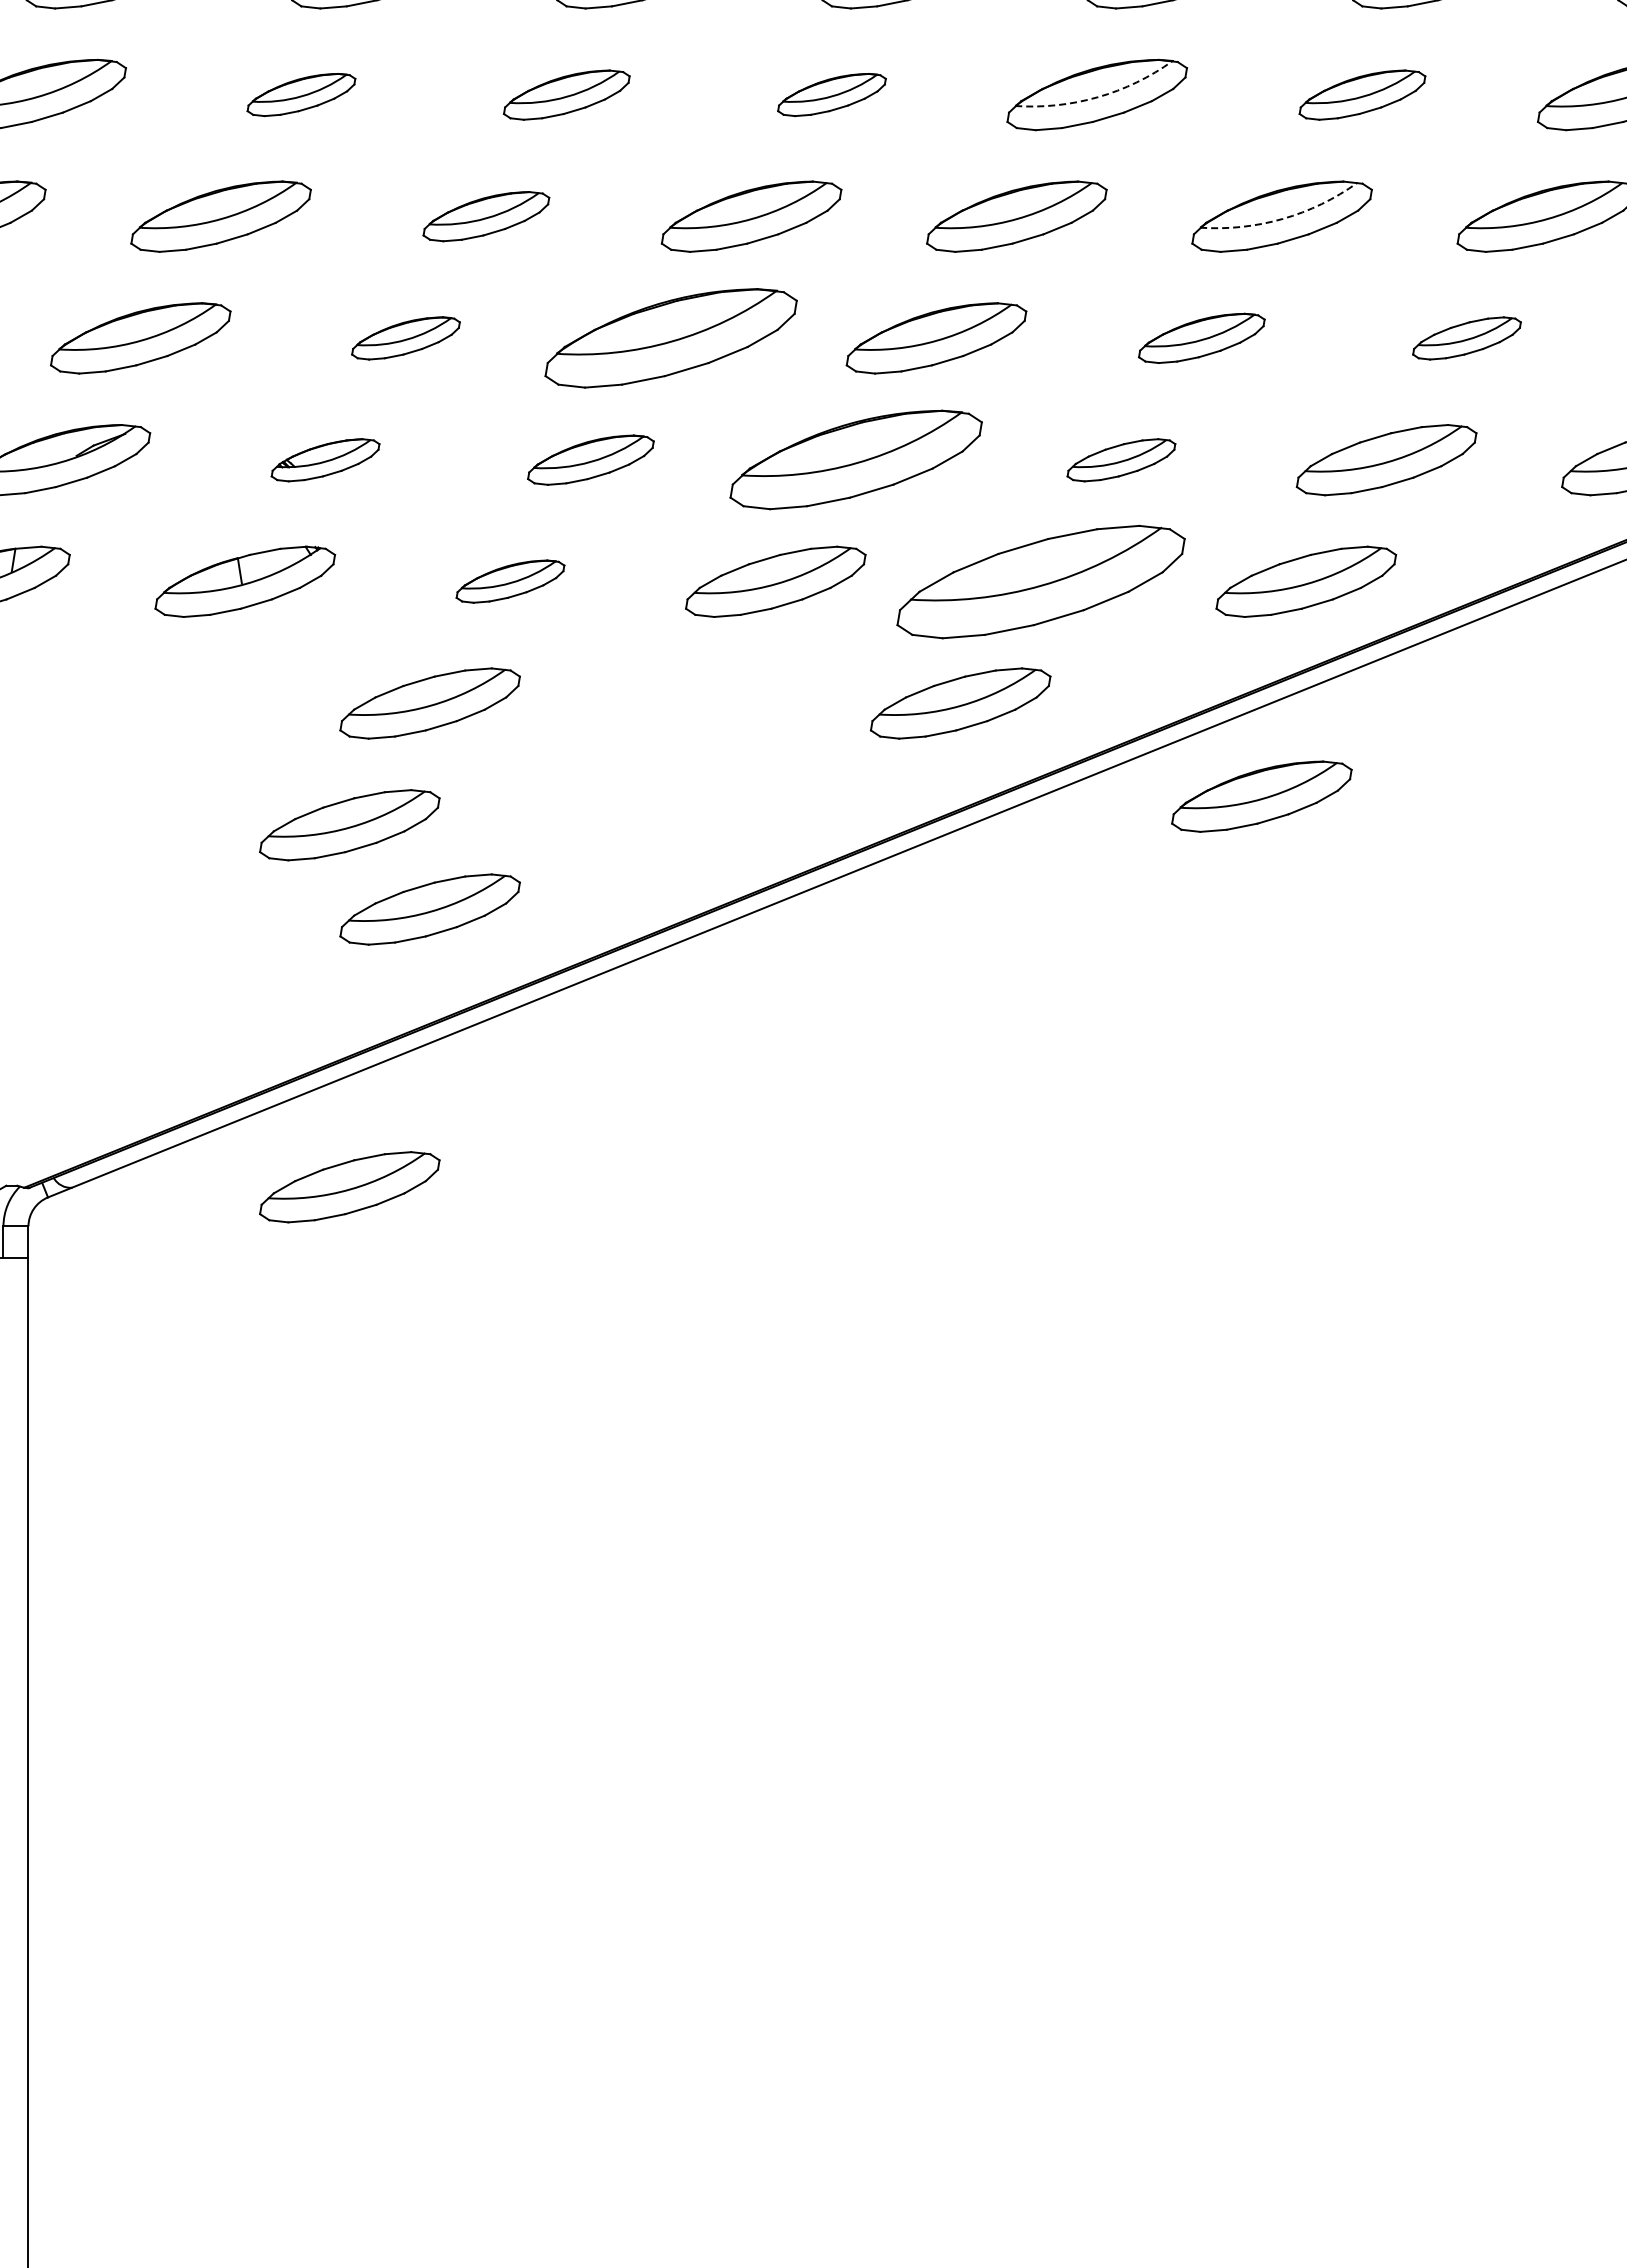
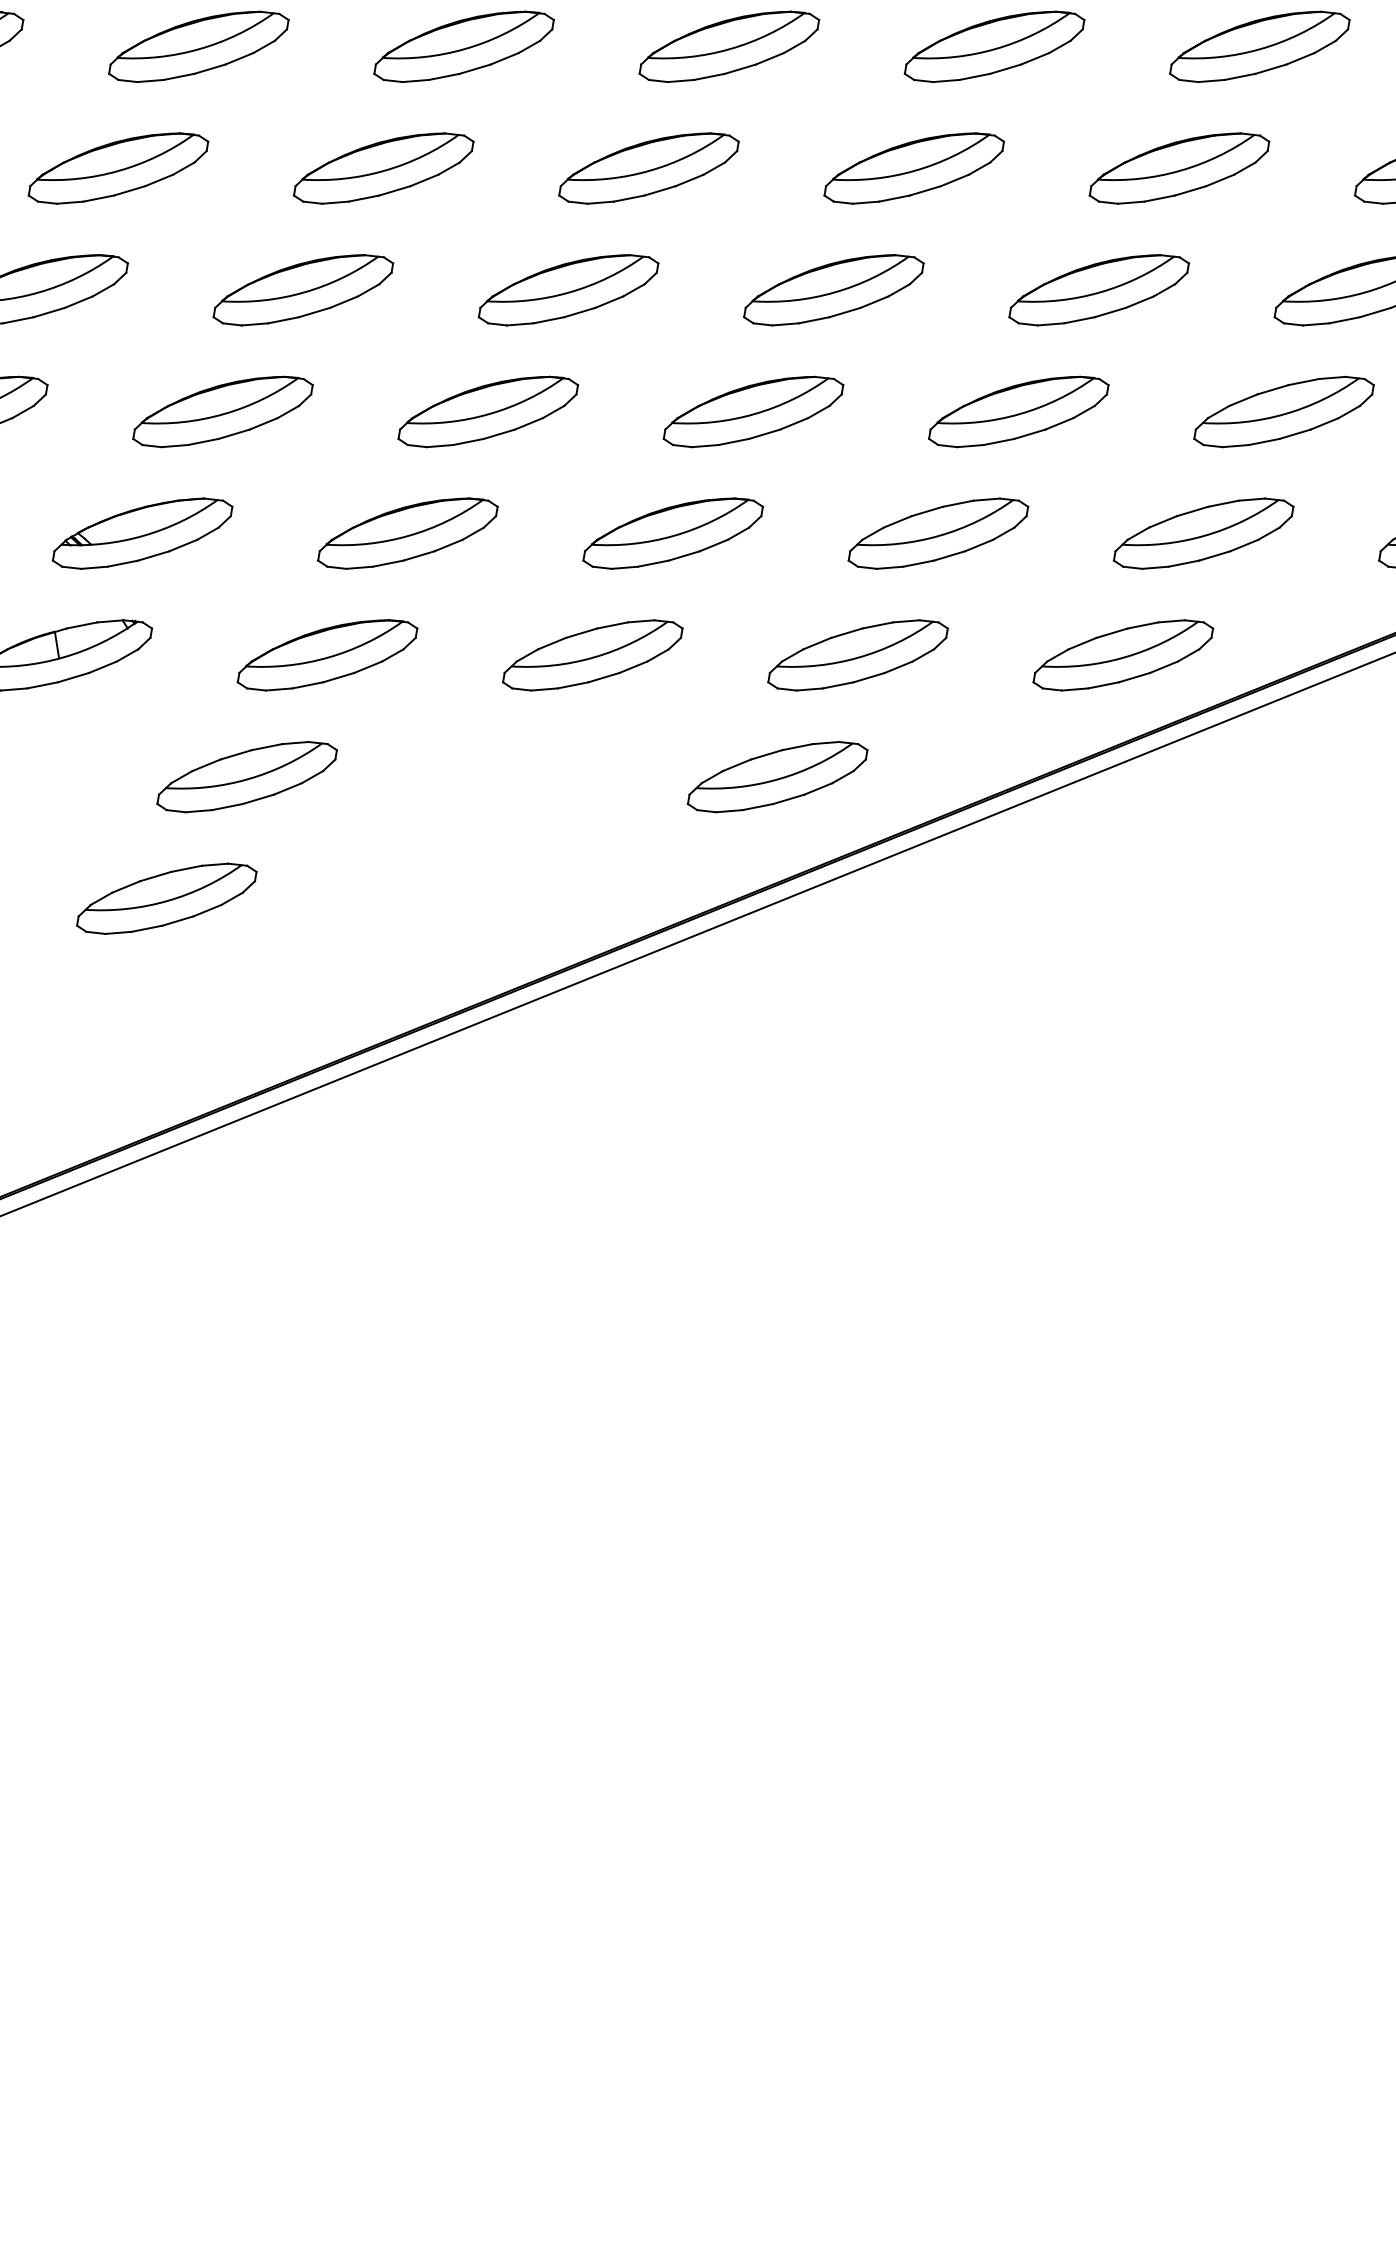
part: (301, 94) -> (118, 168), size x1.67
part: (831, 94) -> (648, 168), size x1.67
part: (566, 95) -> (383, 169), size x1.43
part: (1362, 95) -> (1179, 169), size x1.43
arc: (1097, 97) -> (914, 171), dashed -> solid
part: (486, 216) -> (303, 290), size x1.43
arc: (1282, 218) -> (1099, 292), dashed -> solid
part: (405, 338) -> (222, 412), size x1.67
part: (671, 338) -> (488, 412), size x0.71
part: (1201, 338) -> (1018, 412), size x1.43
part: (1466, 338) -> (1283, 412), size x1.67
part: (325, 460) -> (142, 534), size x1.67
part: (590, 460) -> (407, 534), size x1.43
part: (855, 460) -> (672, 534), size x0.71
part: (1121, 460) -> (938, 534), size x1.67
part: (510, 581) -> (327, 655), size x1.67
part: (1040, 581) -> (857, 655), size x0.62
part: (1261, 796) -> (1078, 870), removed
part: (429, 909) -> (246, 983), removed
part: (349, 1187) -> (166, 1261), removed

